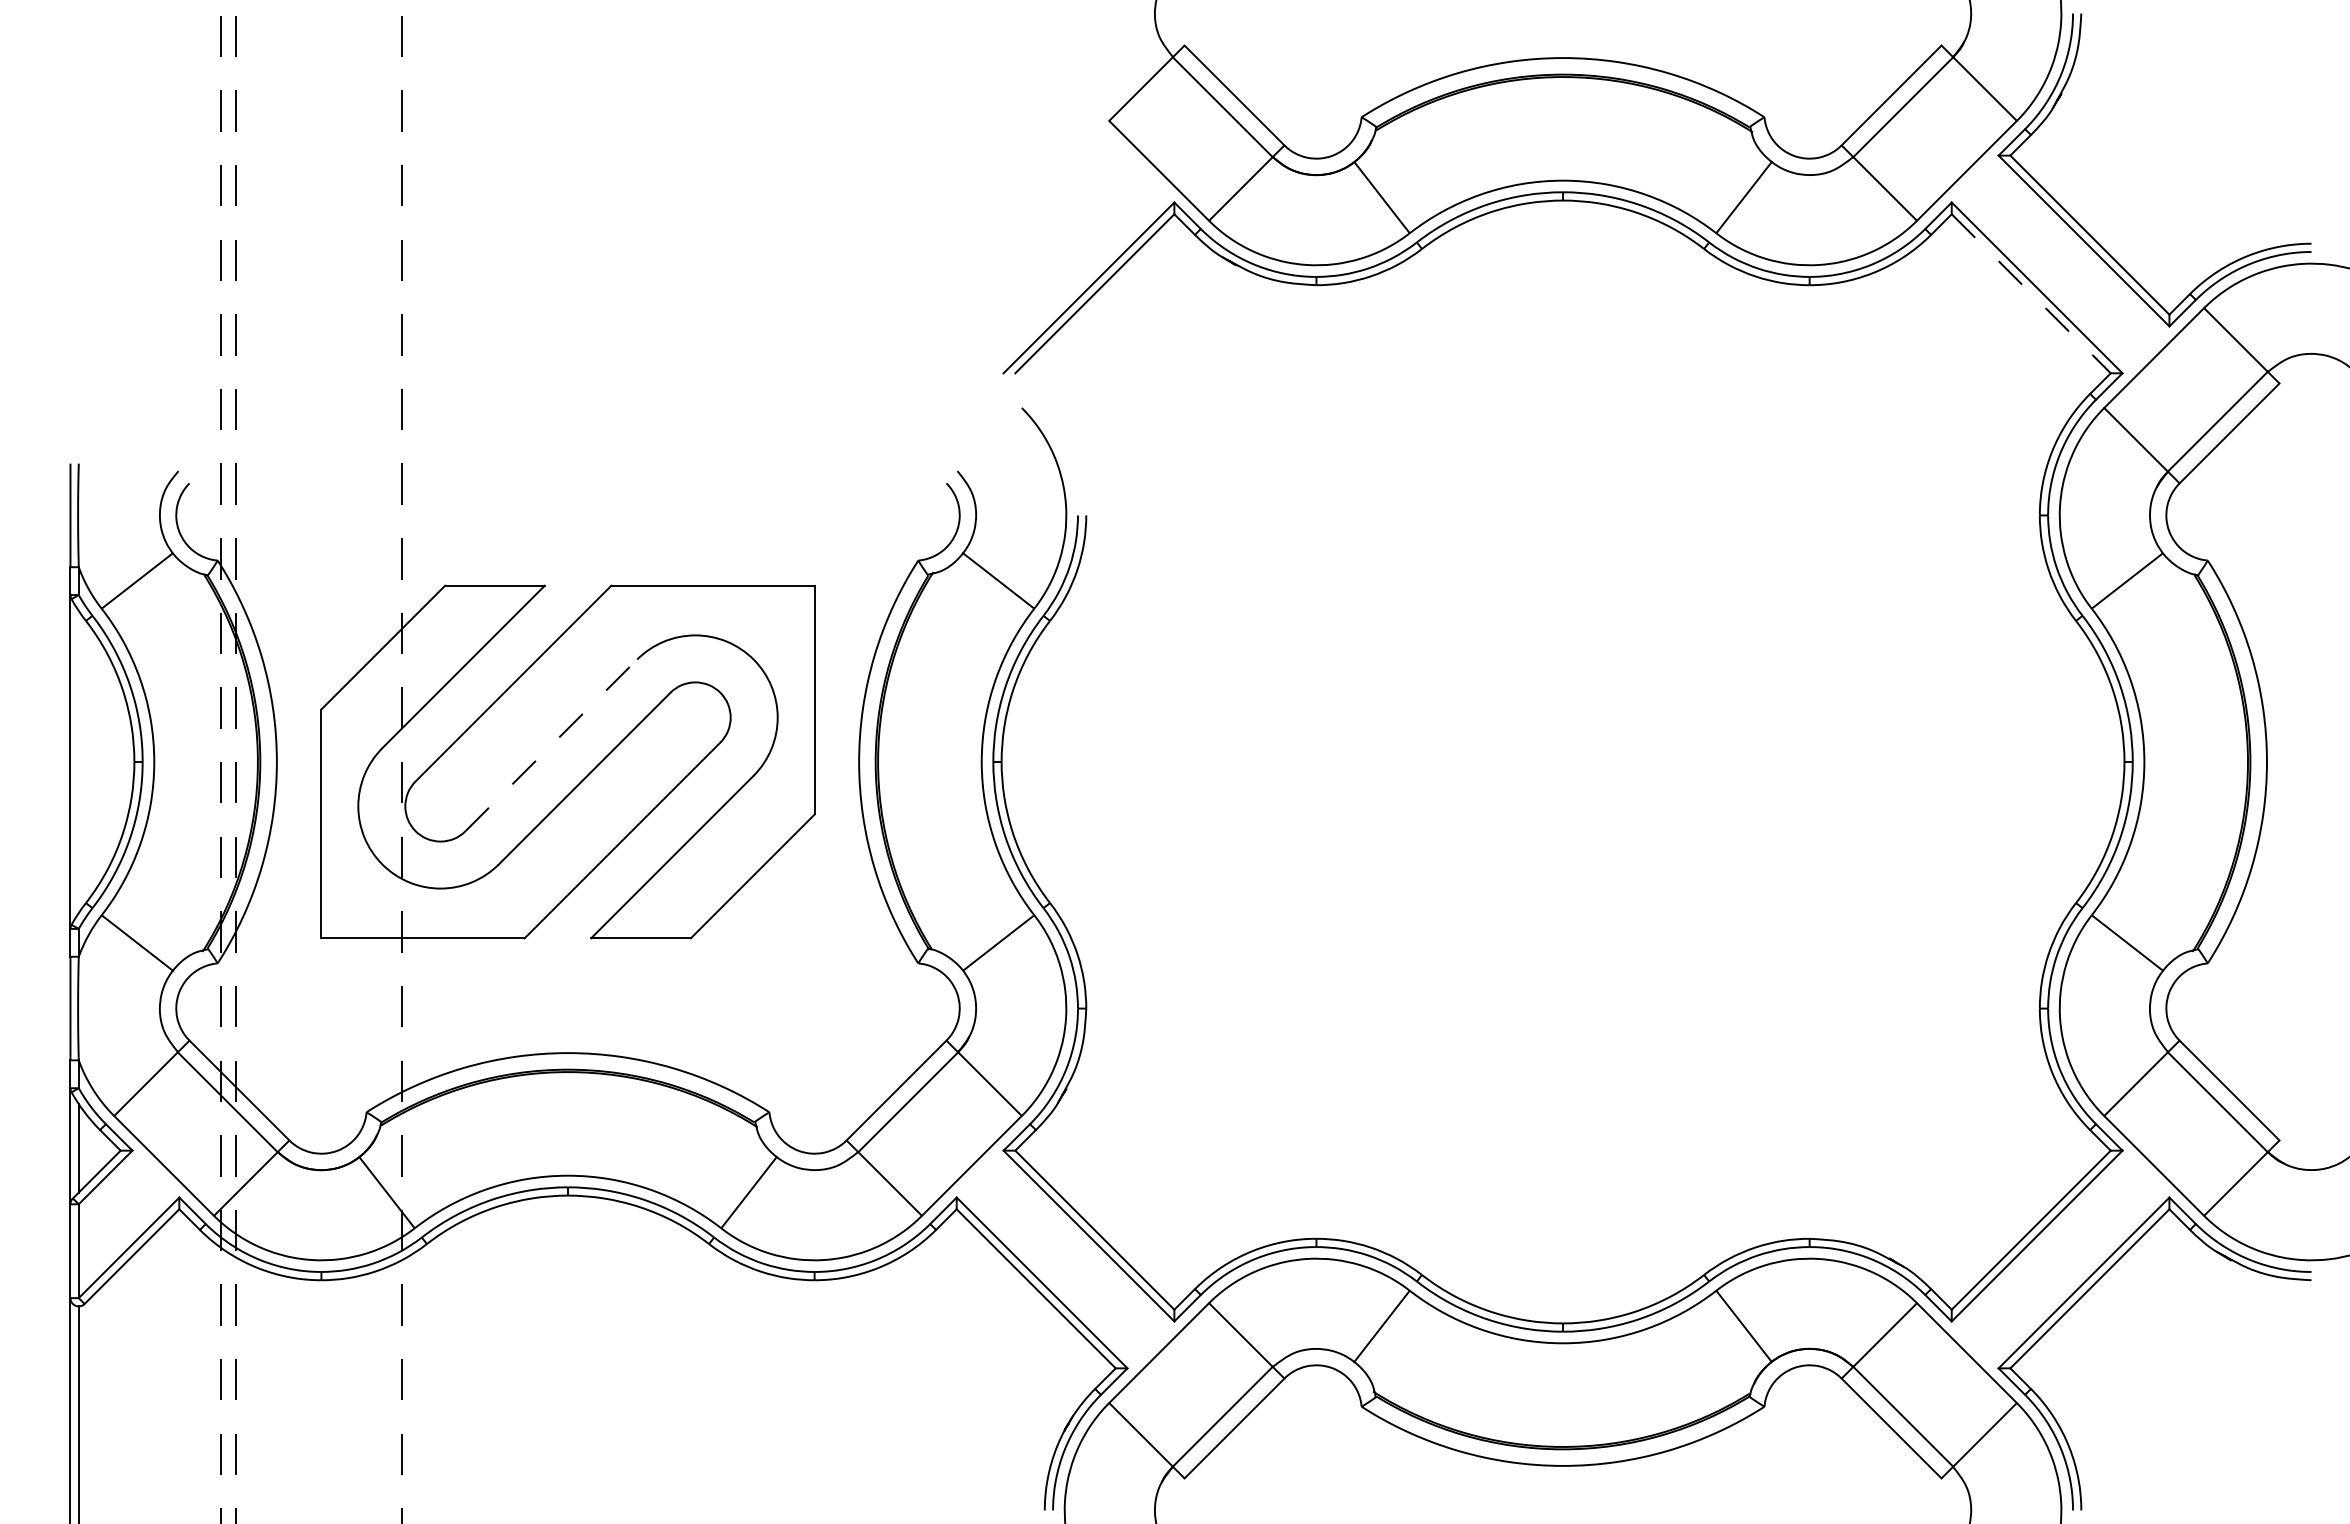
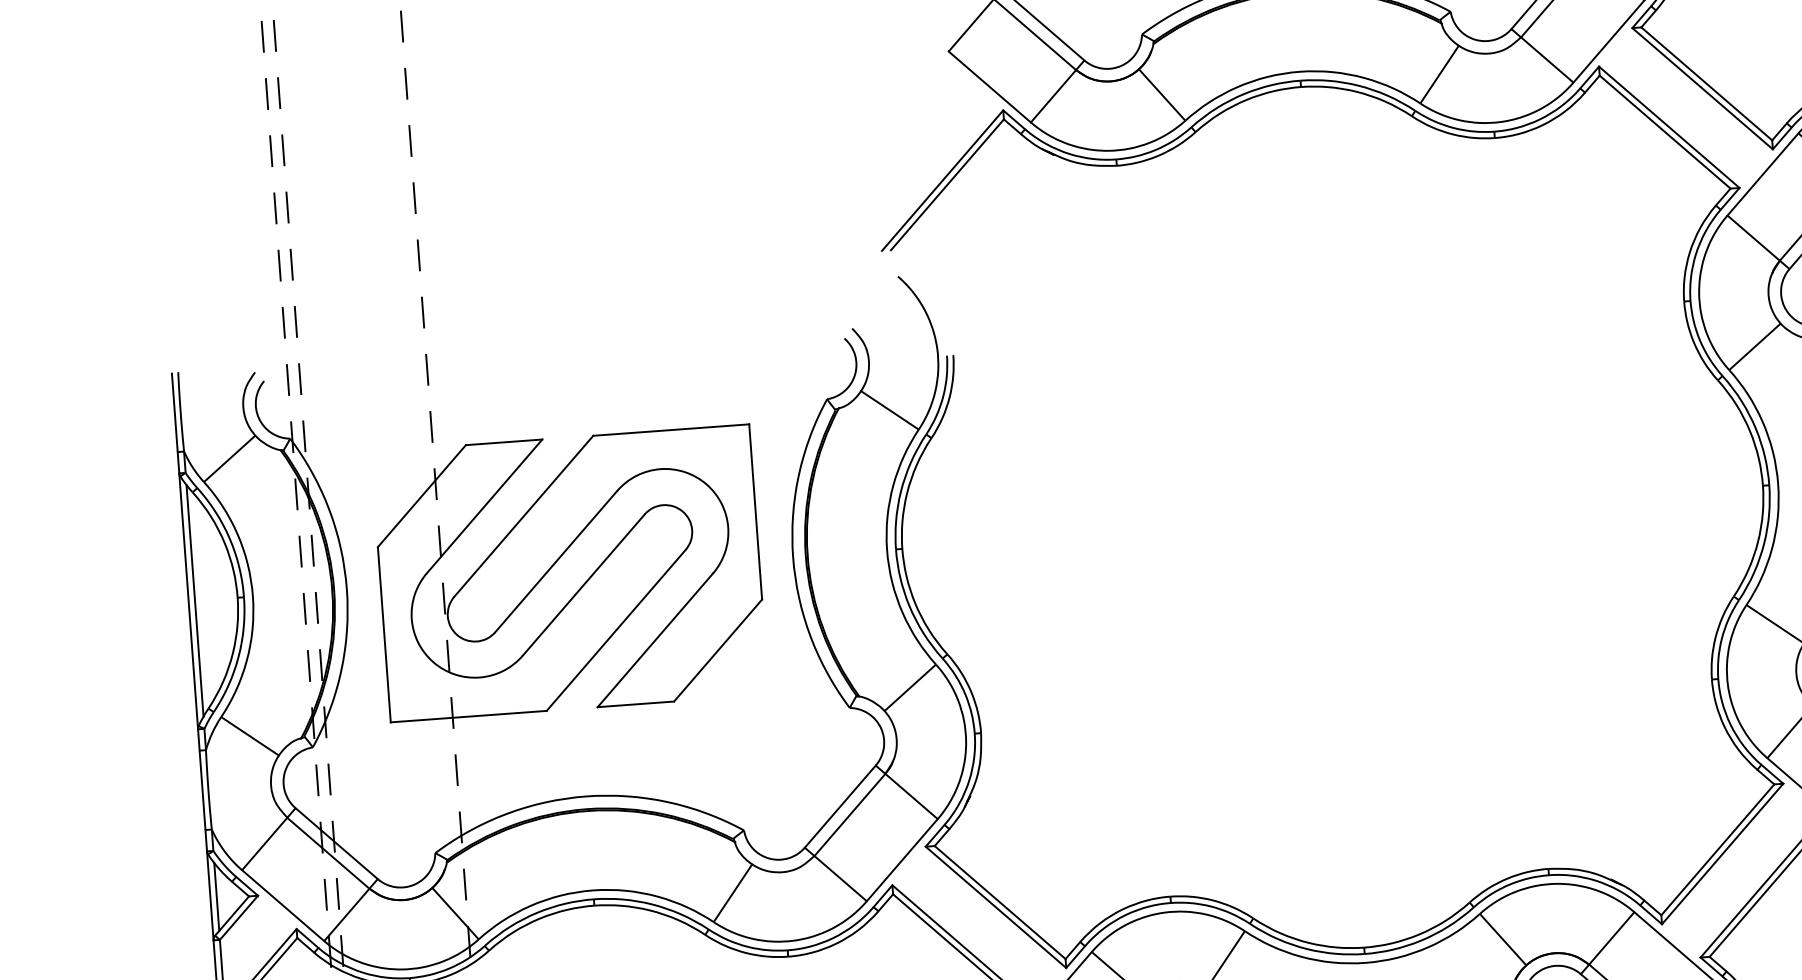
line: (2031, 294) -> (1665, 132), dashed -> solid
line: (551, 745) -> (556, 561), dashed -> solid
line: (78, 762) -> (194, 601), added

